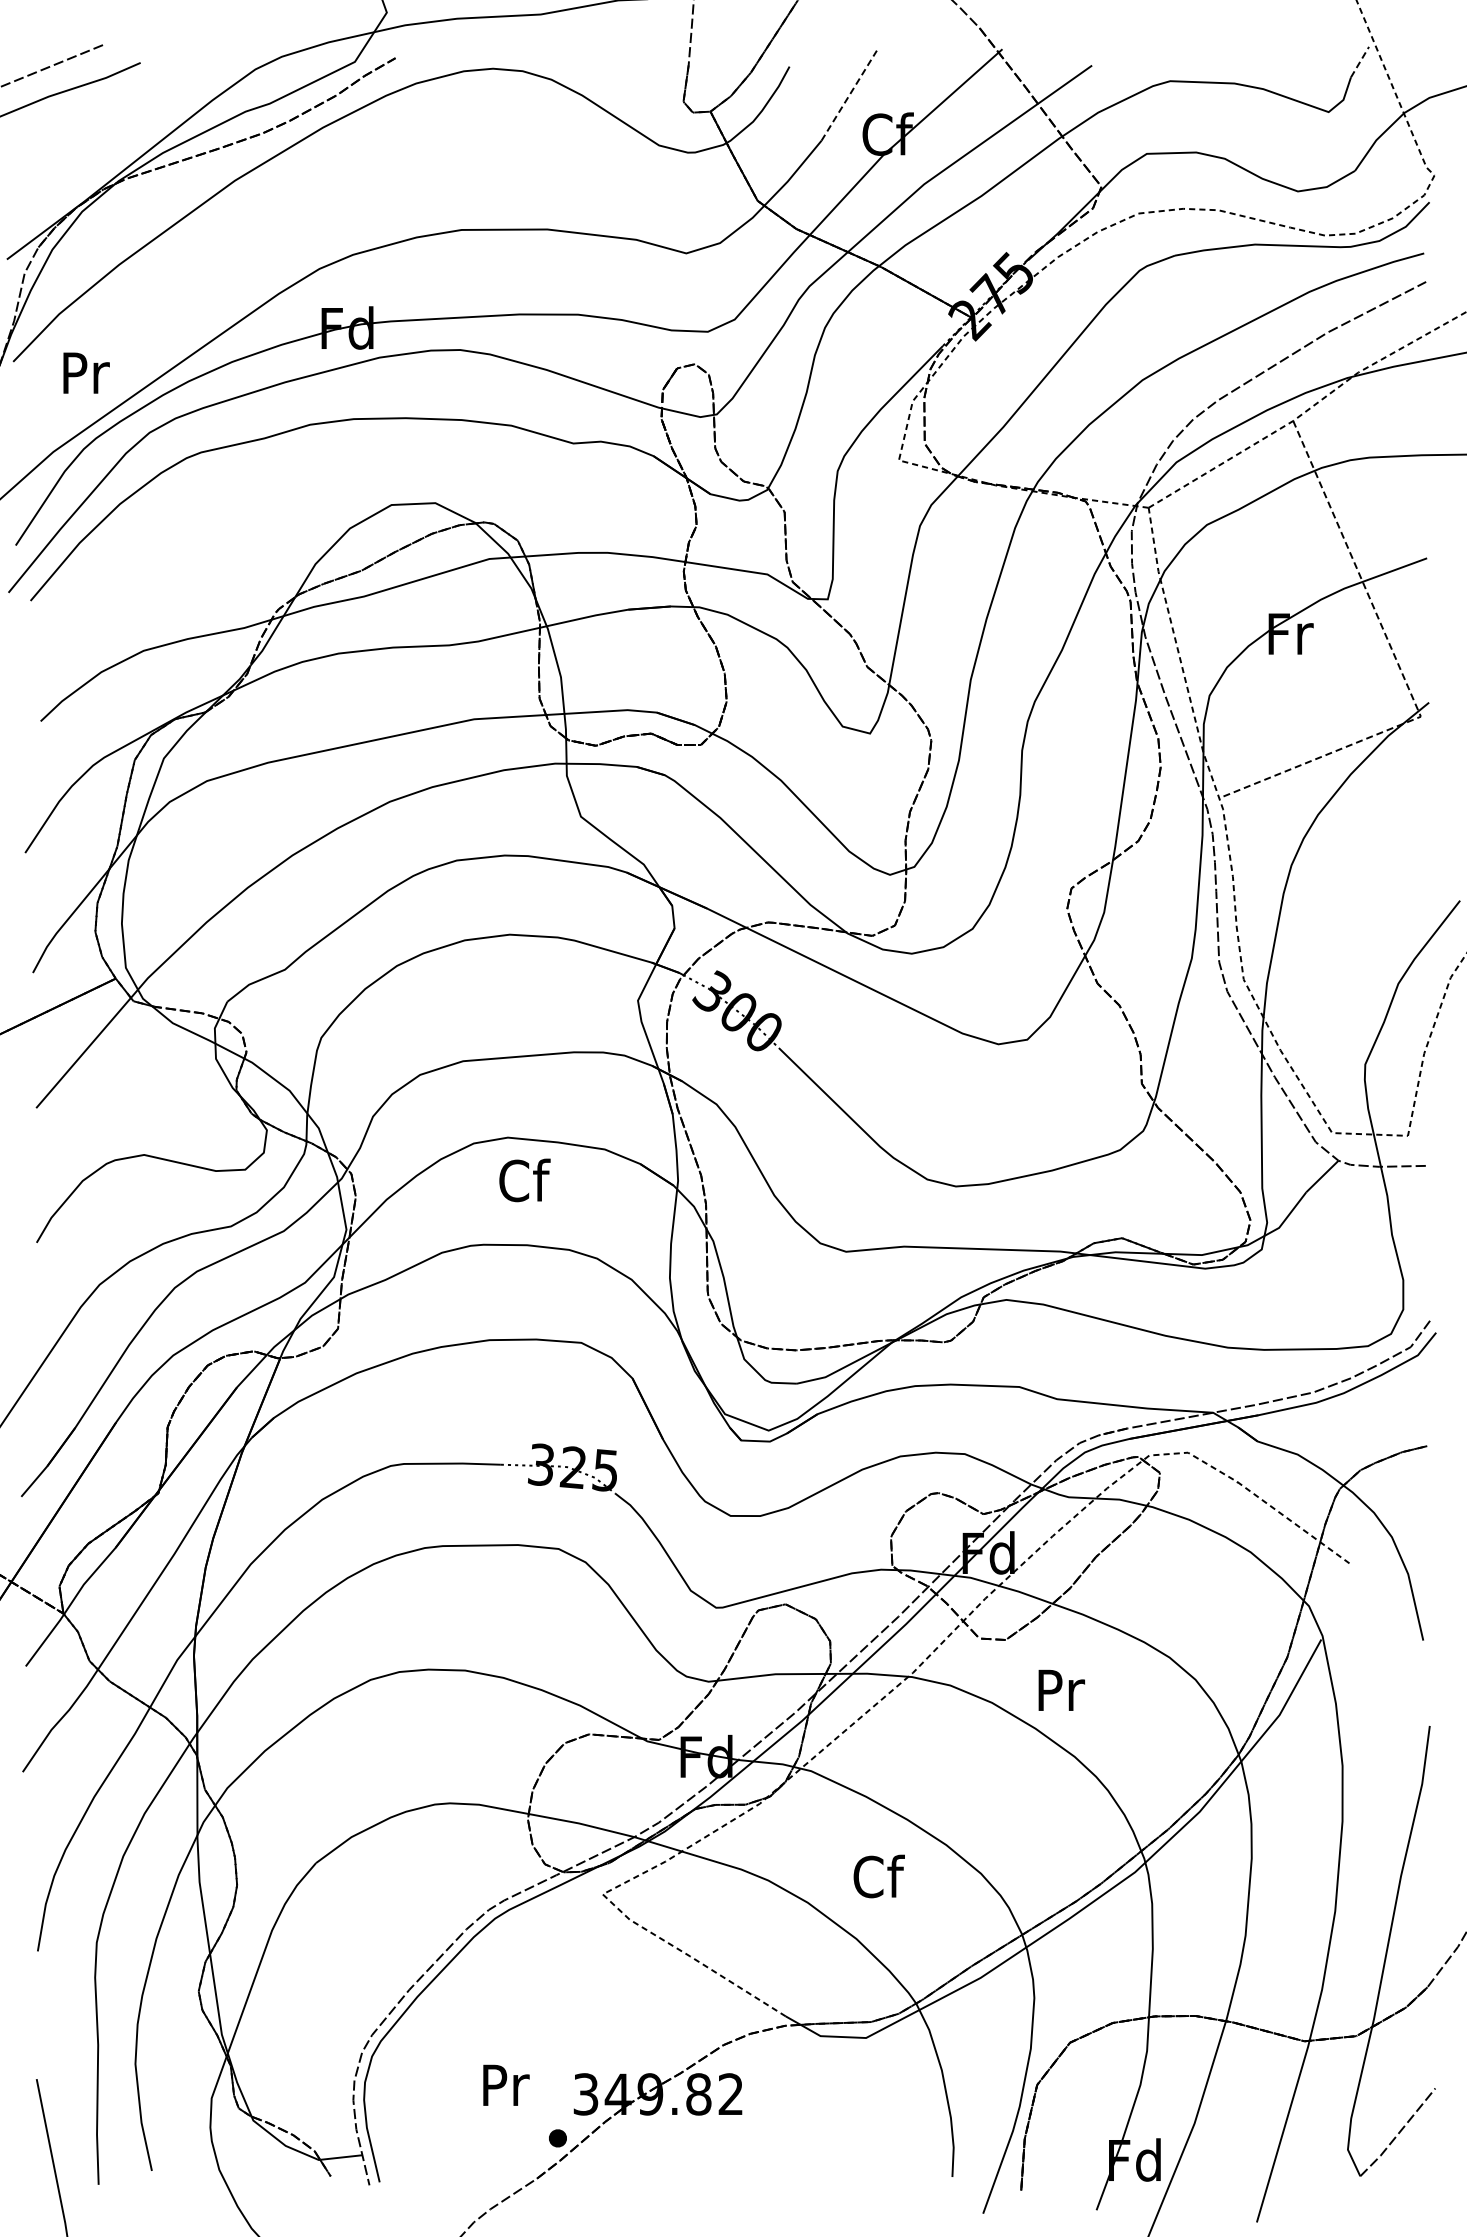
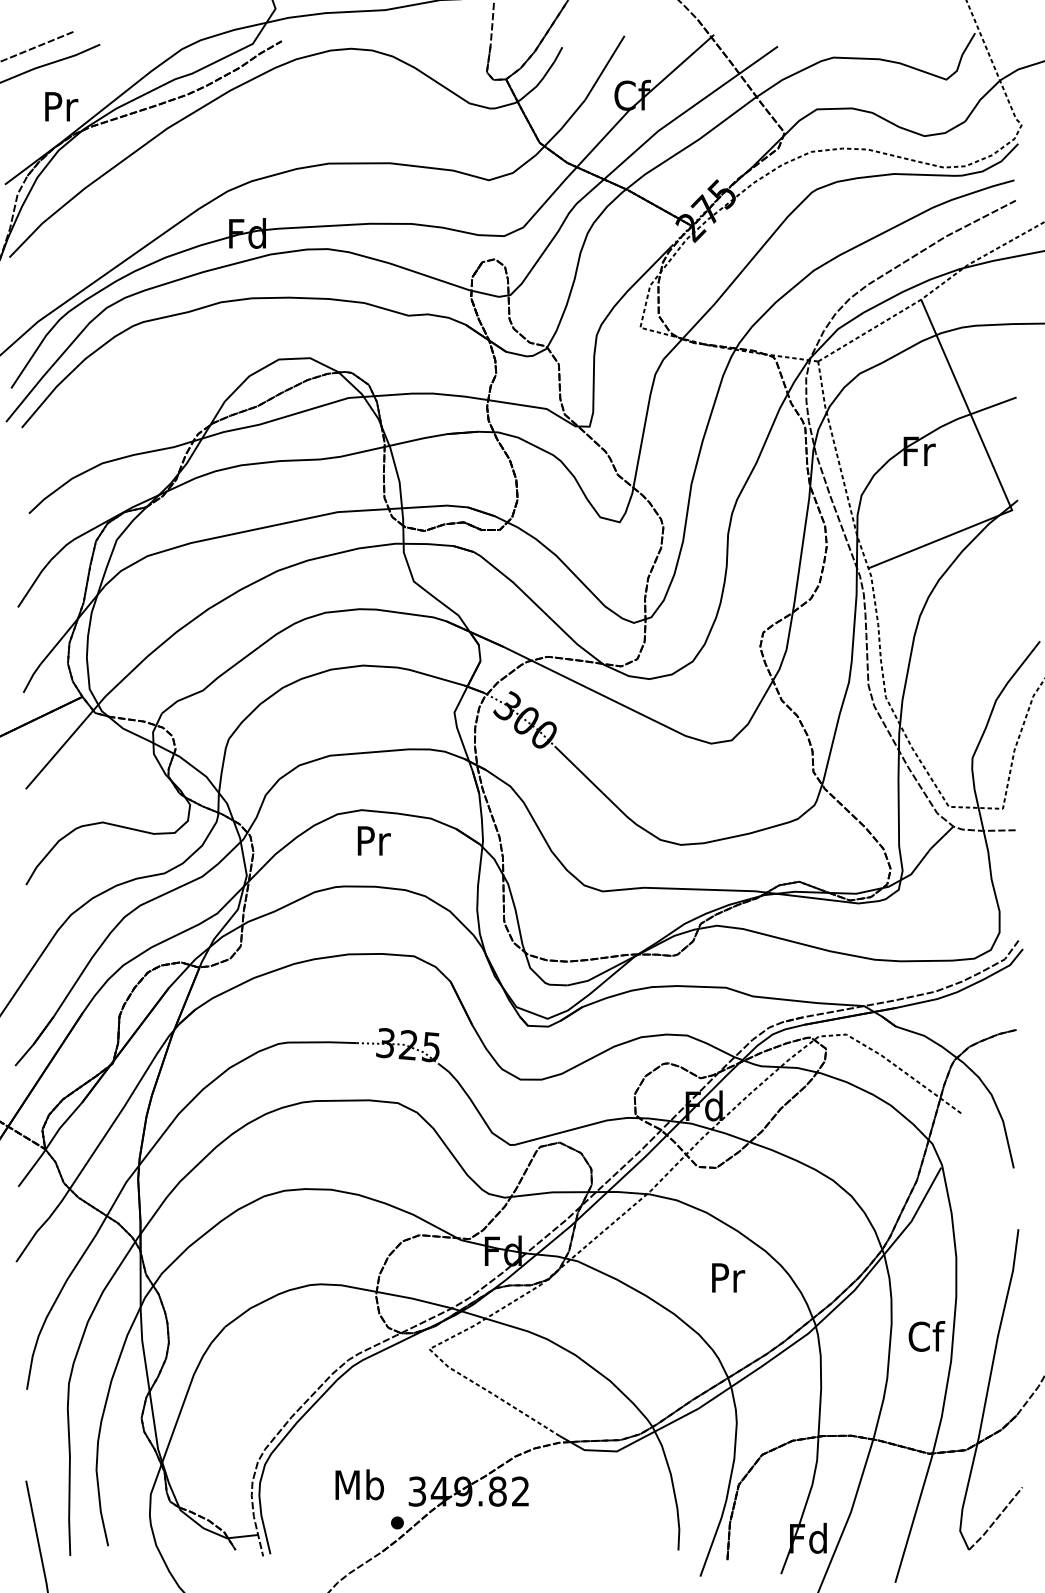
line: (1360, 62) -> (969, 44), dashed -> solid
line: (849, 95) -> (605, 67), dashed -> solid
text: (86, 372) -> (61, 106), moved
line: (1400, 669) -> (997, 476), dashed -> solid
text: (524, 1180) -> (373, 840), Cf -> Pr
text: (1061, 1689) -> (728, 1277), moved
text: (878, 1876) -> (926, 1336), moved
text: (505, 2084) -> (360, 1484), Pr -> Mb

